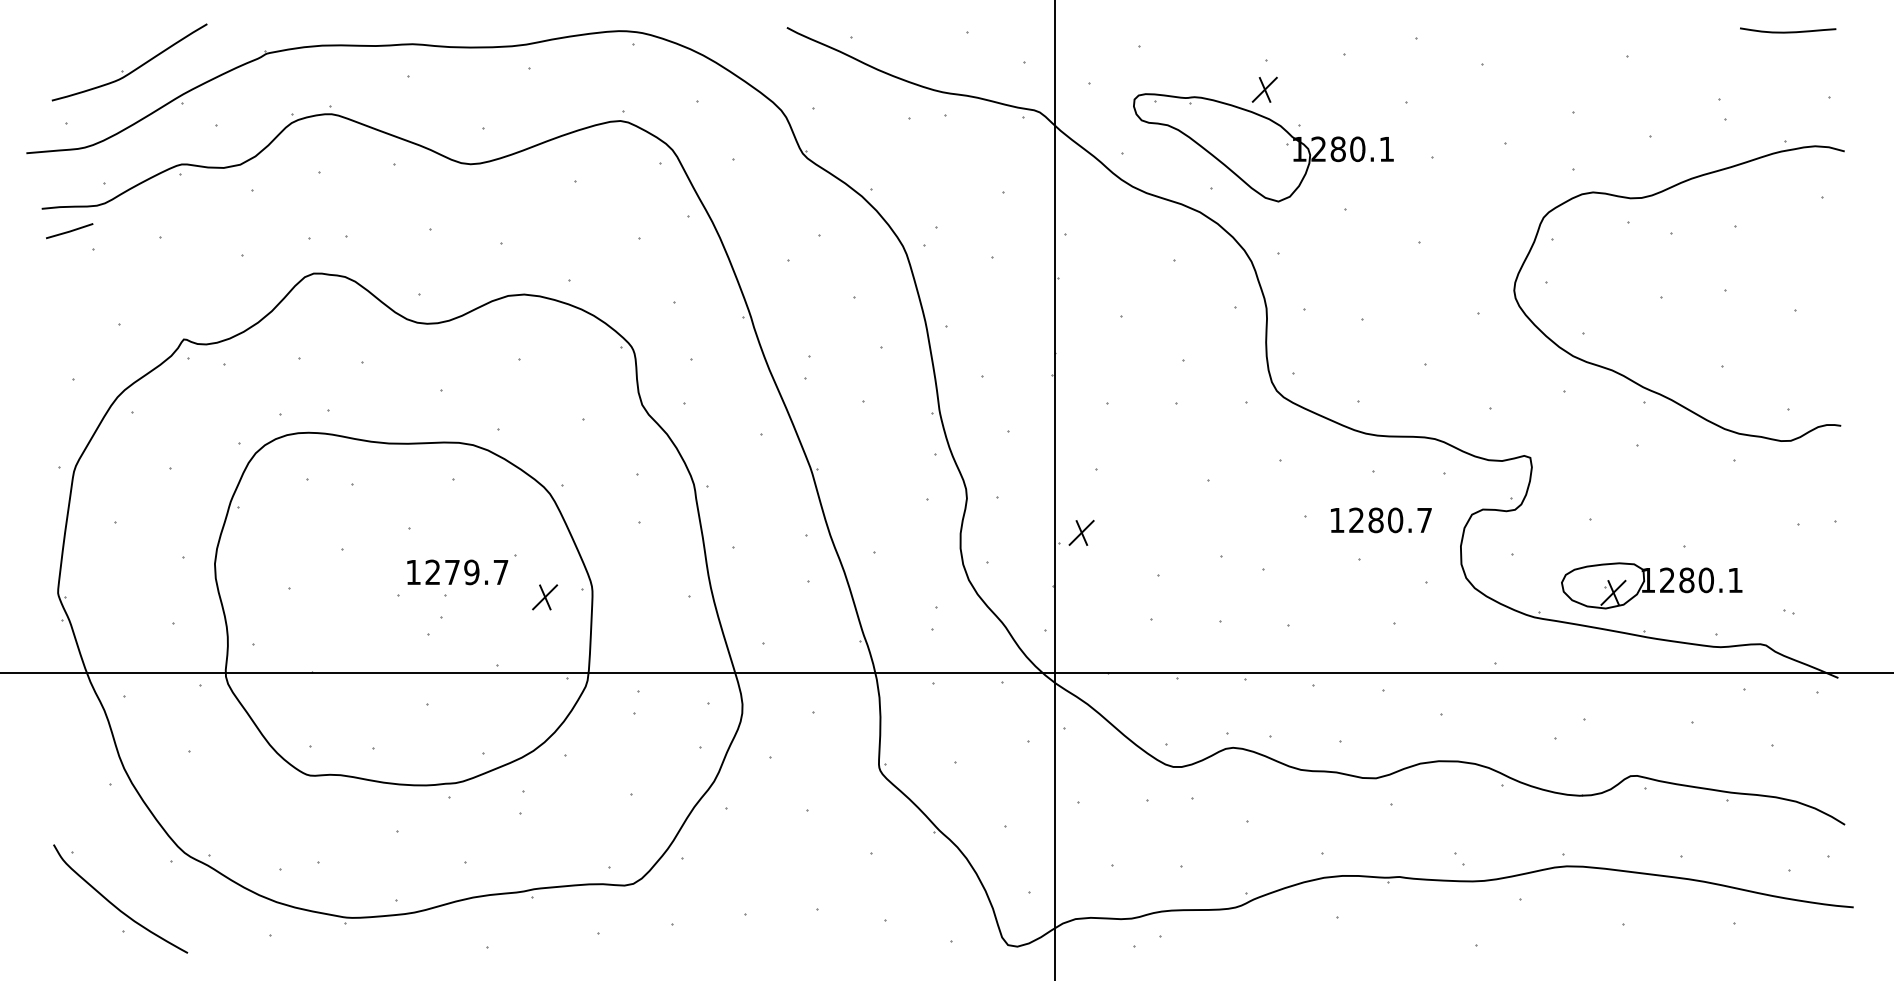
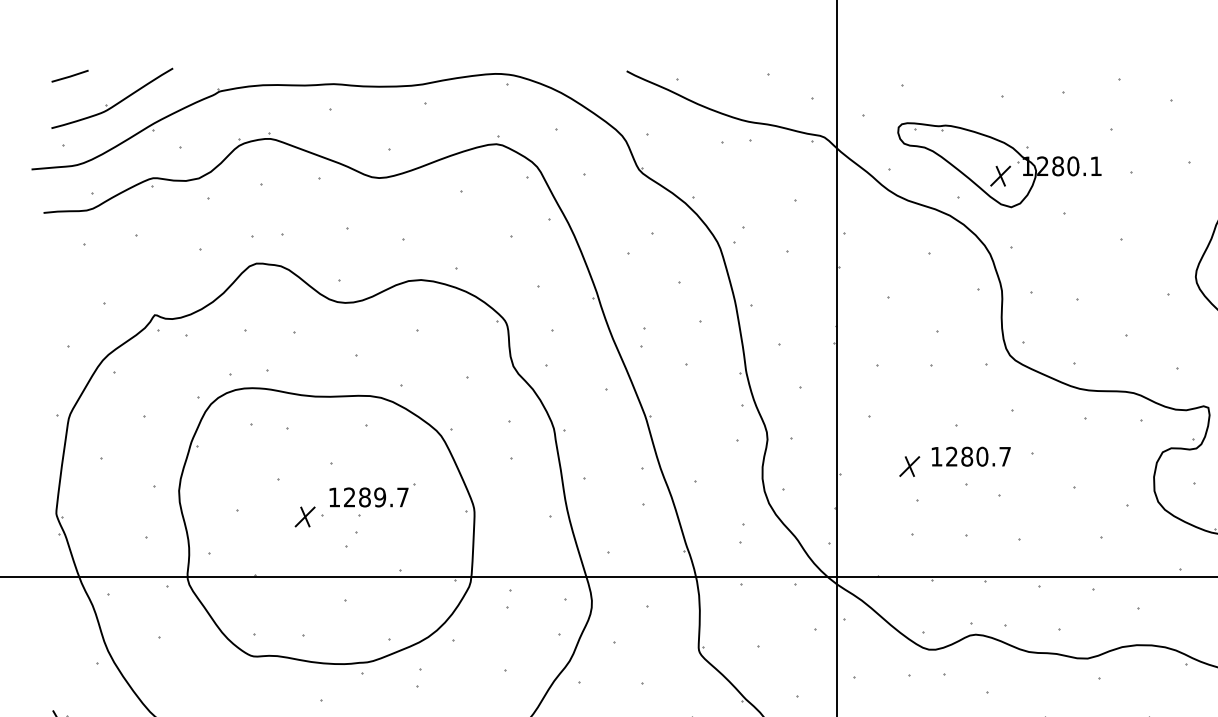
part: (1264, 89) -> (1000, 175), moved
line: (69, 231) -> (69, 76), moved
text: (1381, 520) -> (971, 456), moved
part: (1081, 532) -> (909, 466), moved
text: (452, 572) -> (364, 497), 1279.7 -> 1289.7
part: (545, 597) -> (305, 517), moved

